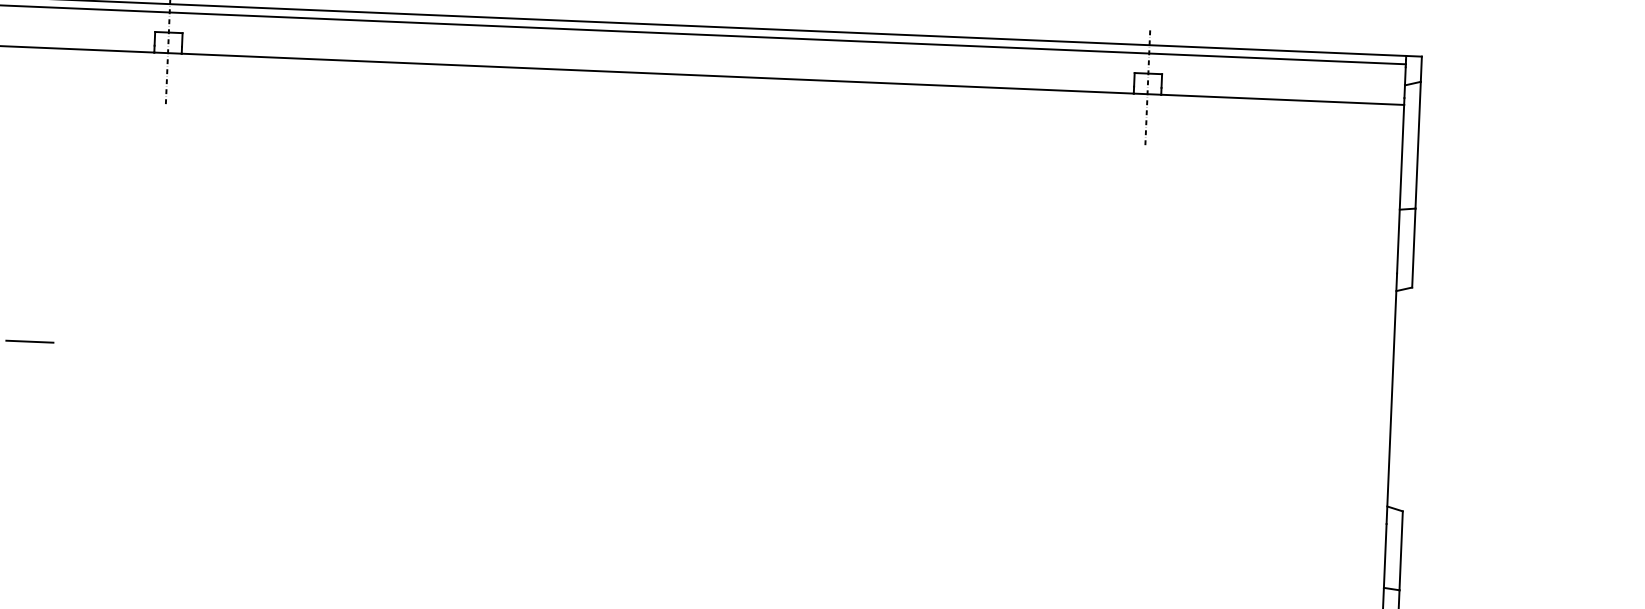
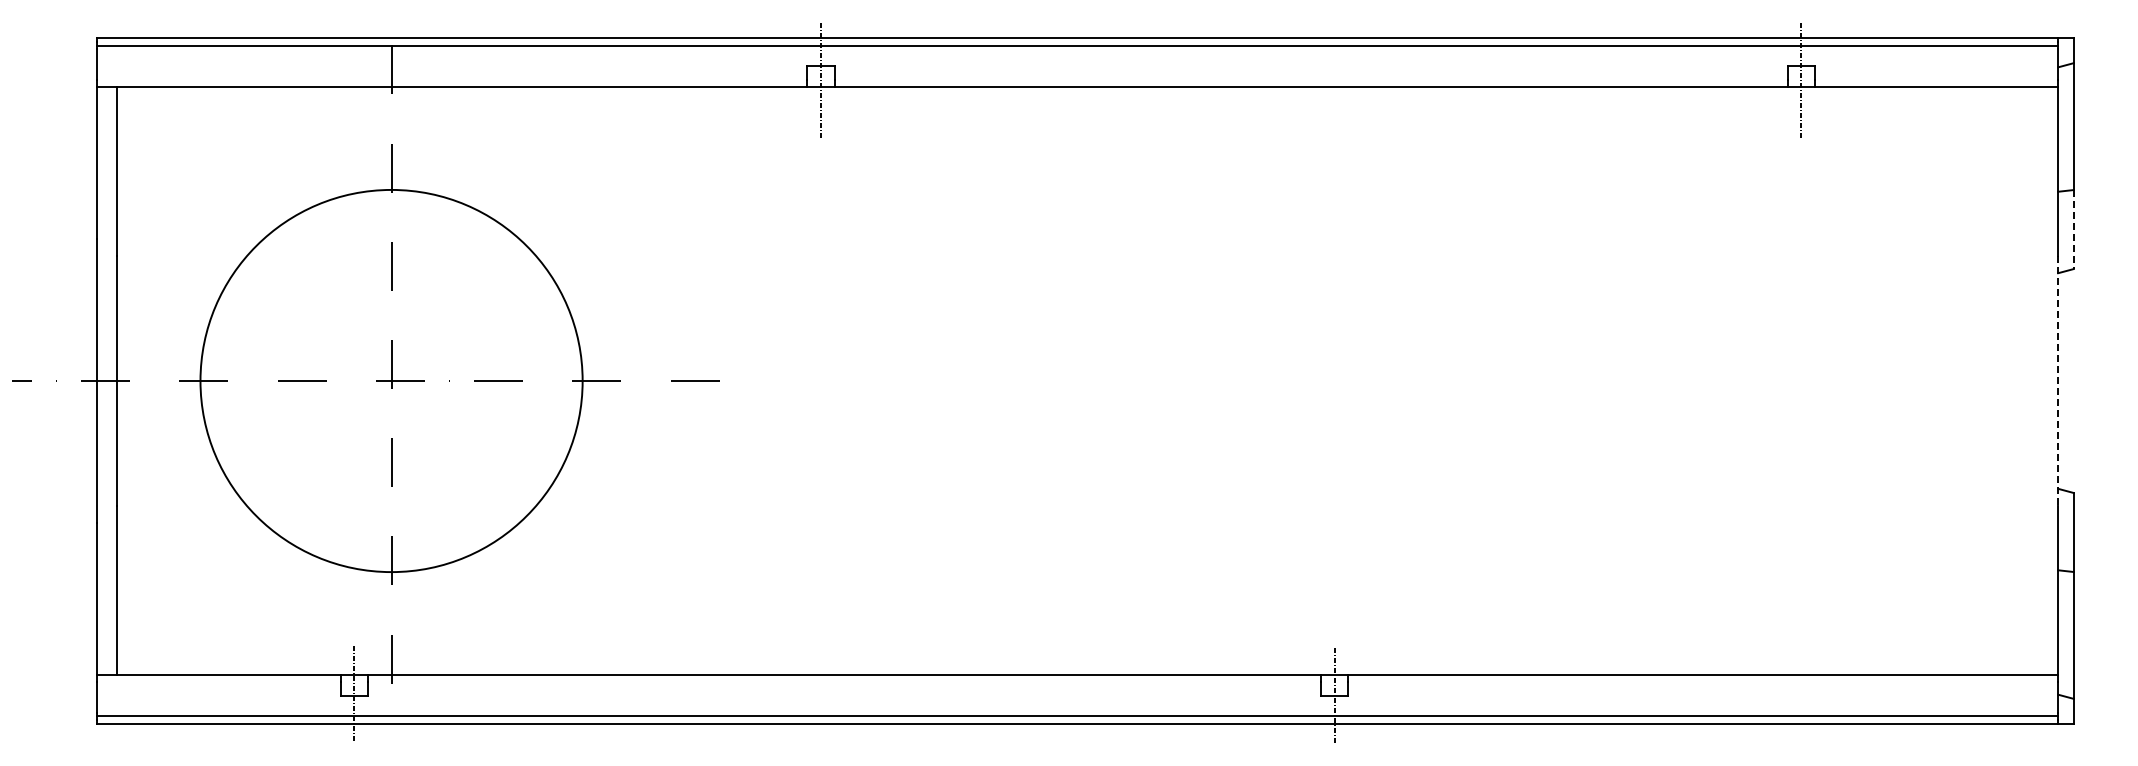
line: (1413, 249) -> (2073, 230), solid -> dashed
line: (1392, 399) -> (2058, 381), solid -> dashed

